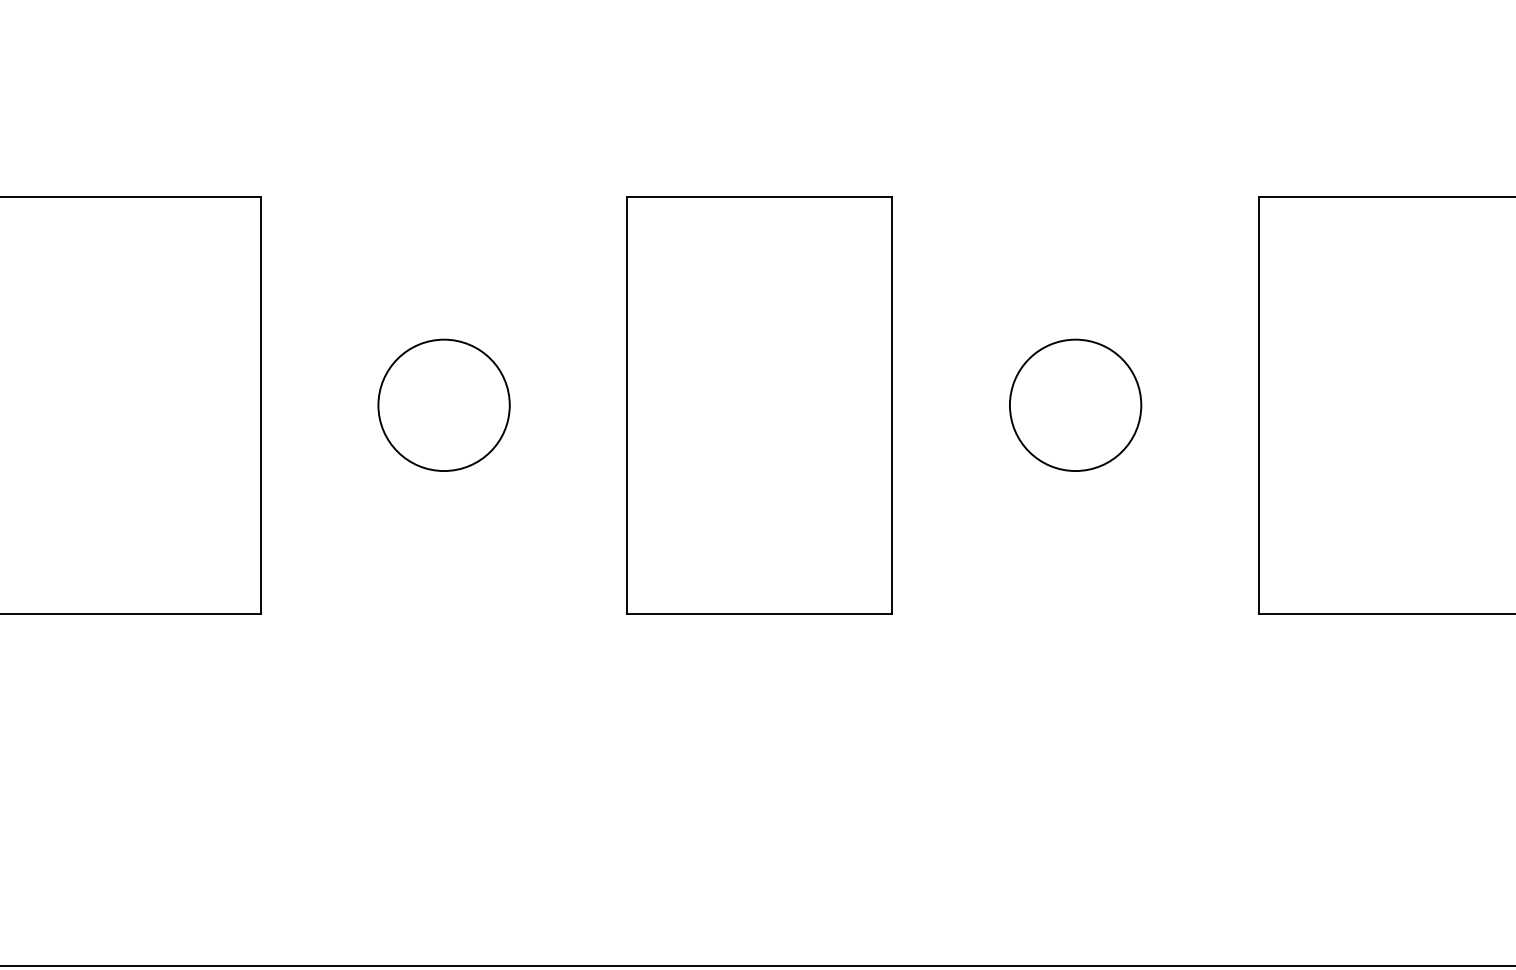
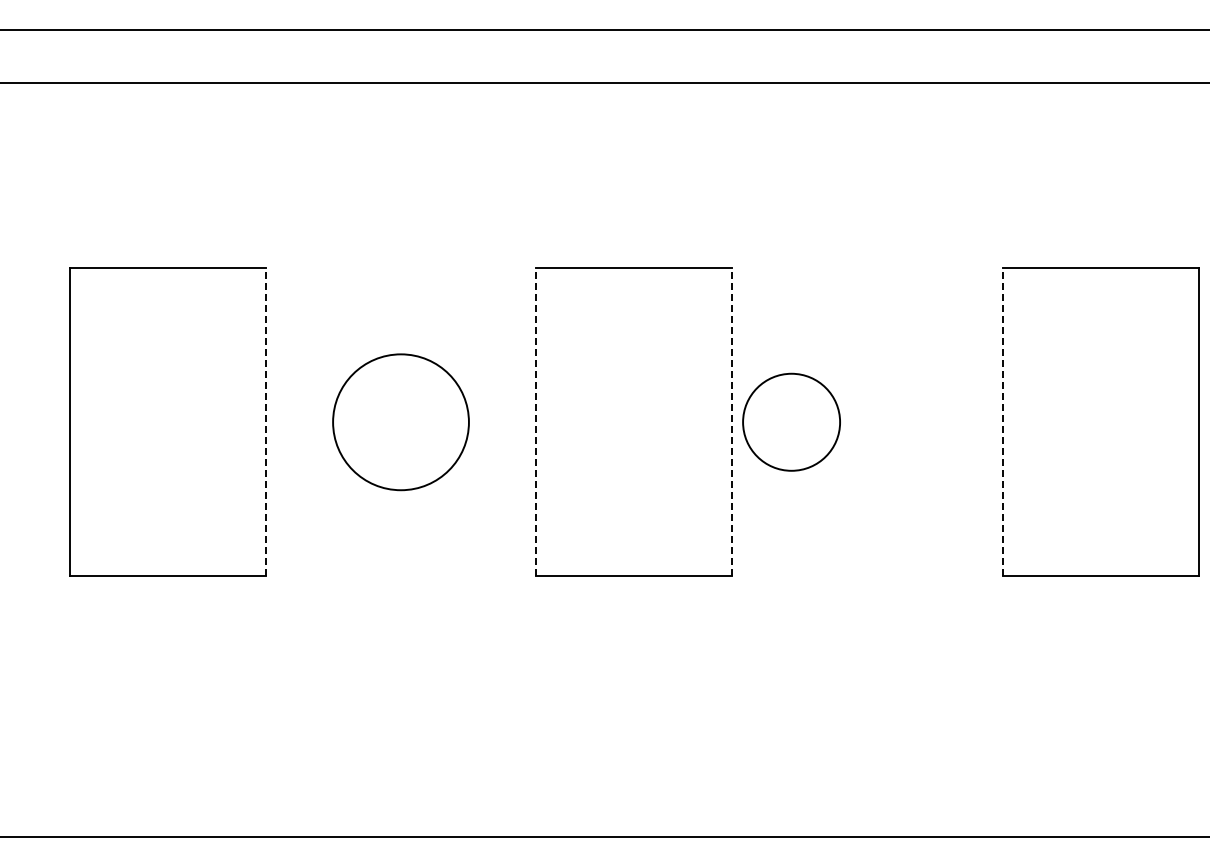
circle: (443, 404) -> (400, 421), size x1.4
circle: (1075, 404) -> (791, 421), moved
line: (260, 405) -> (265, 422), solid -> dashed
line: (627, 405) -> (536, 422), solid -> dashed
line: (892, 405) -> (732, 422), solid -> dashed
line: (1258, 405) -> (1002, 422), solid -> dashed

